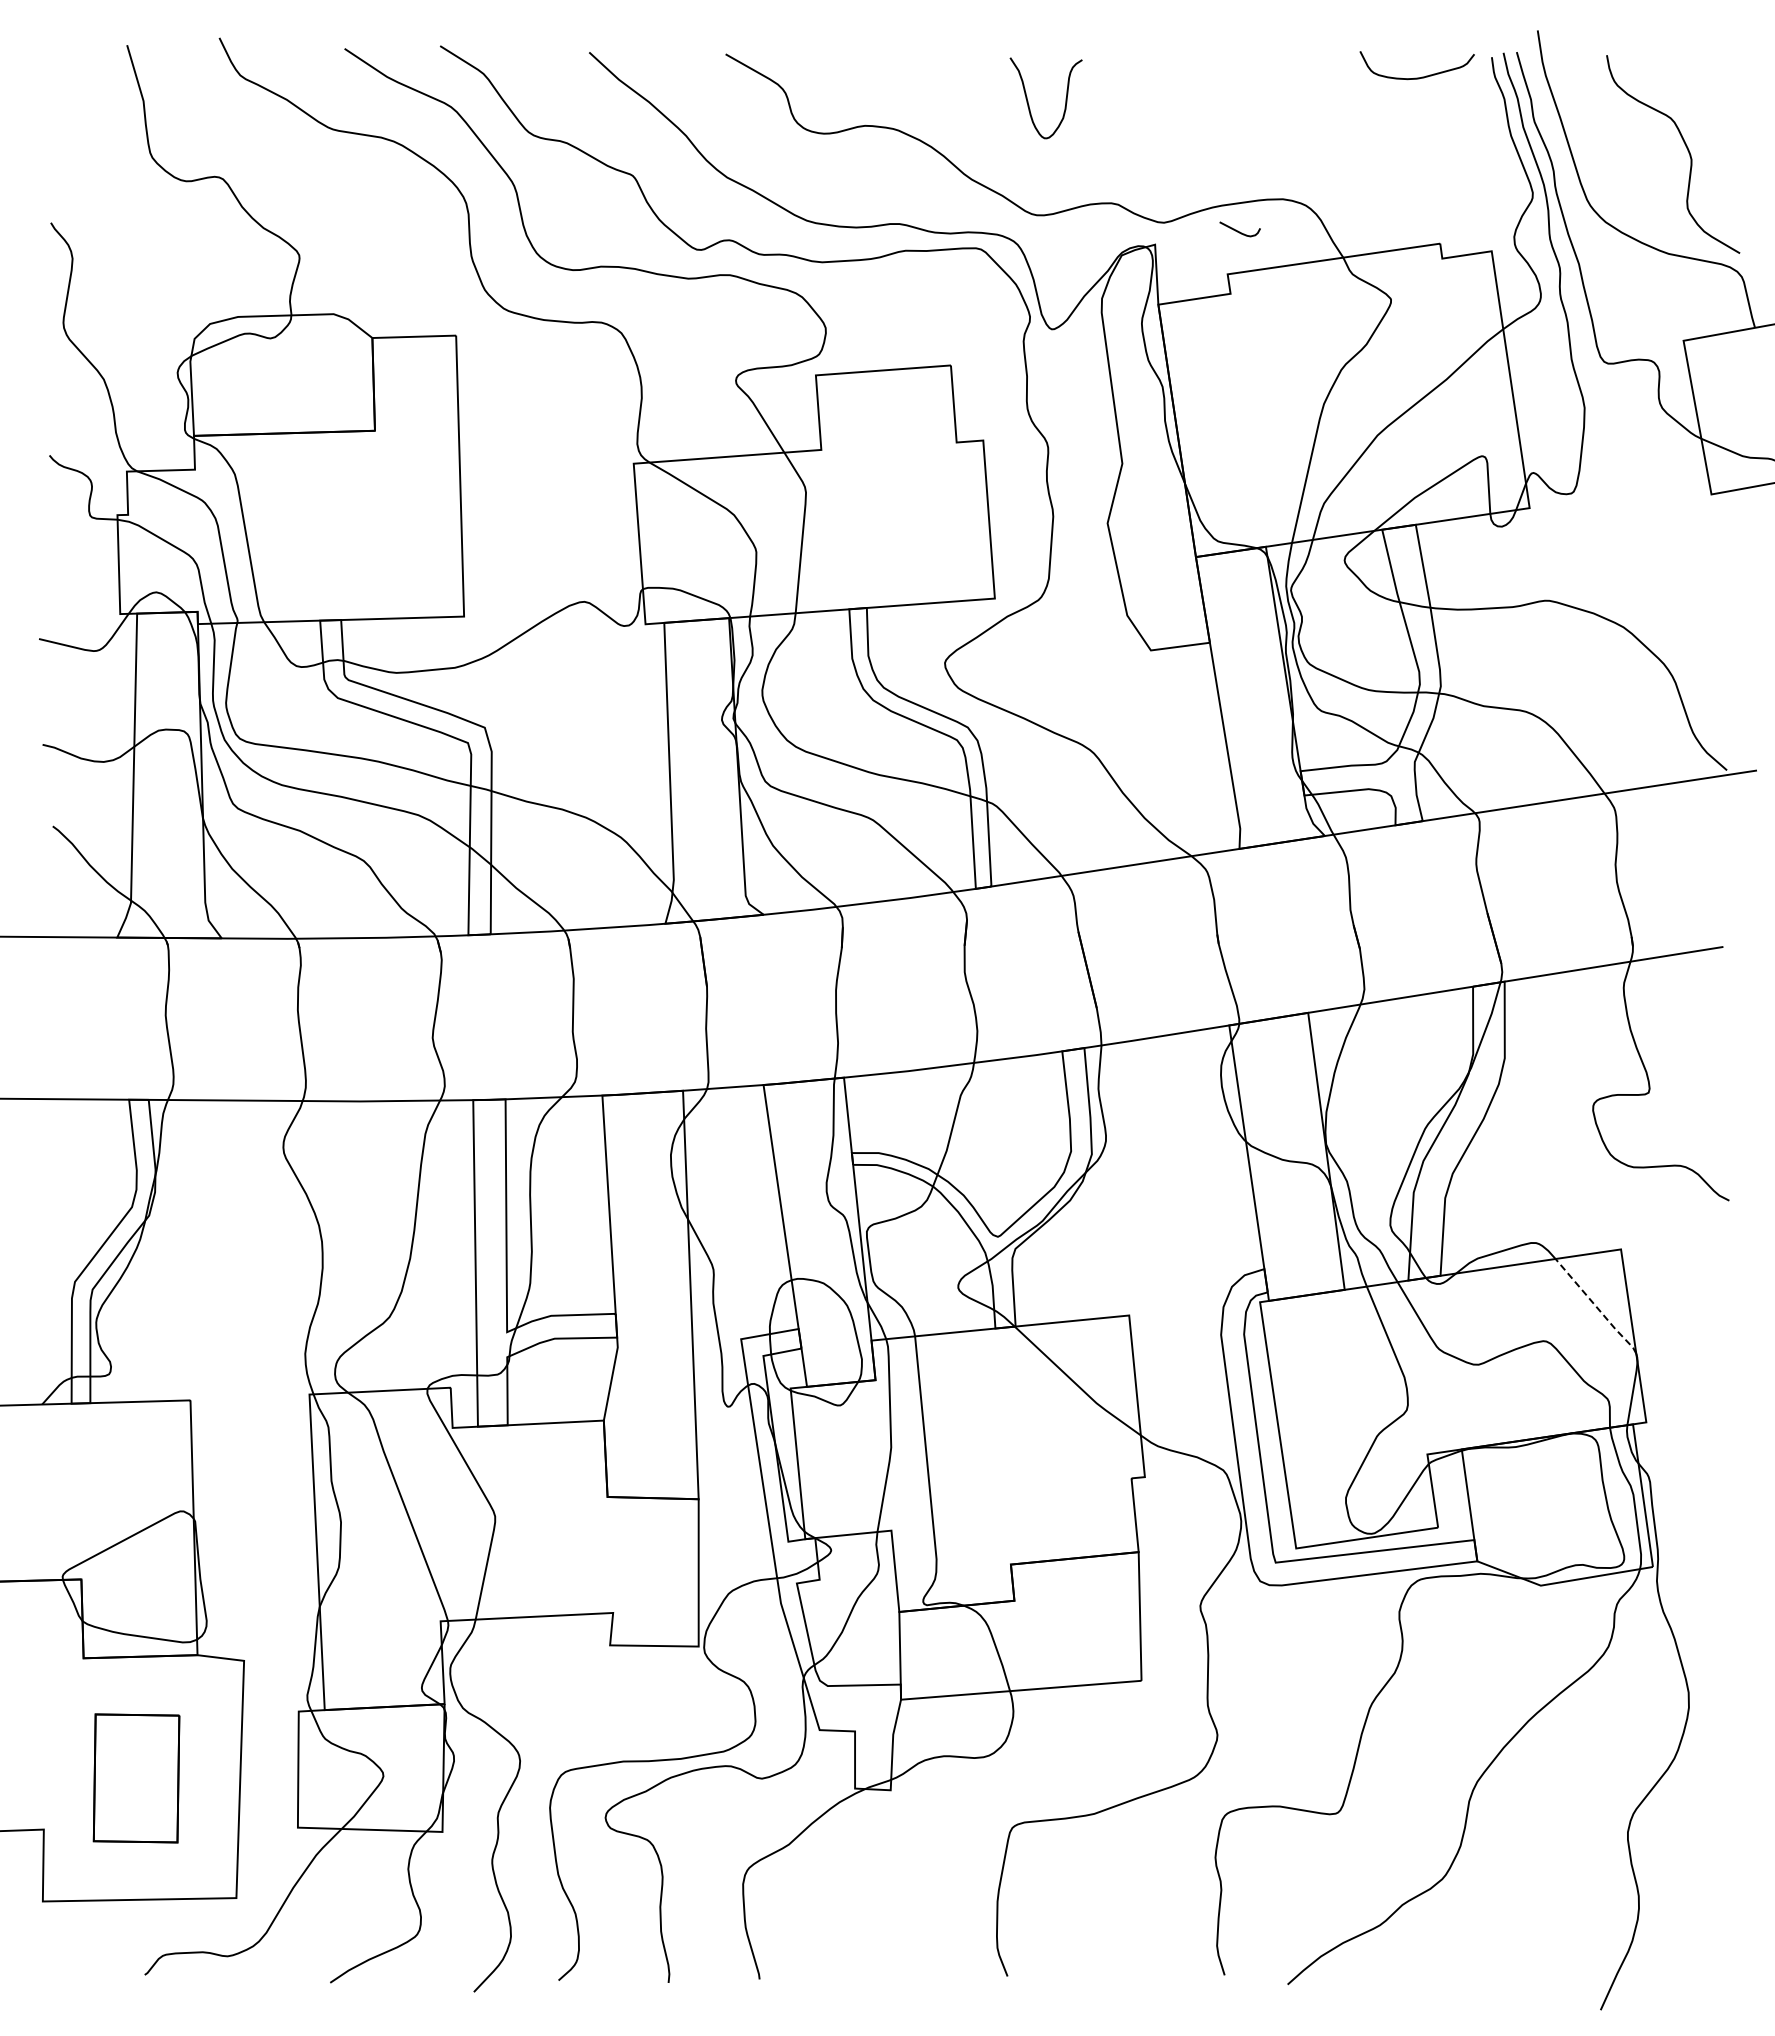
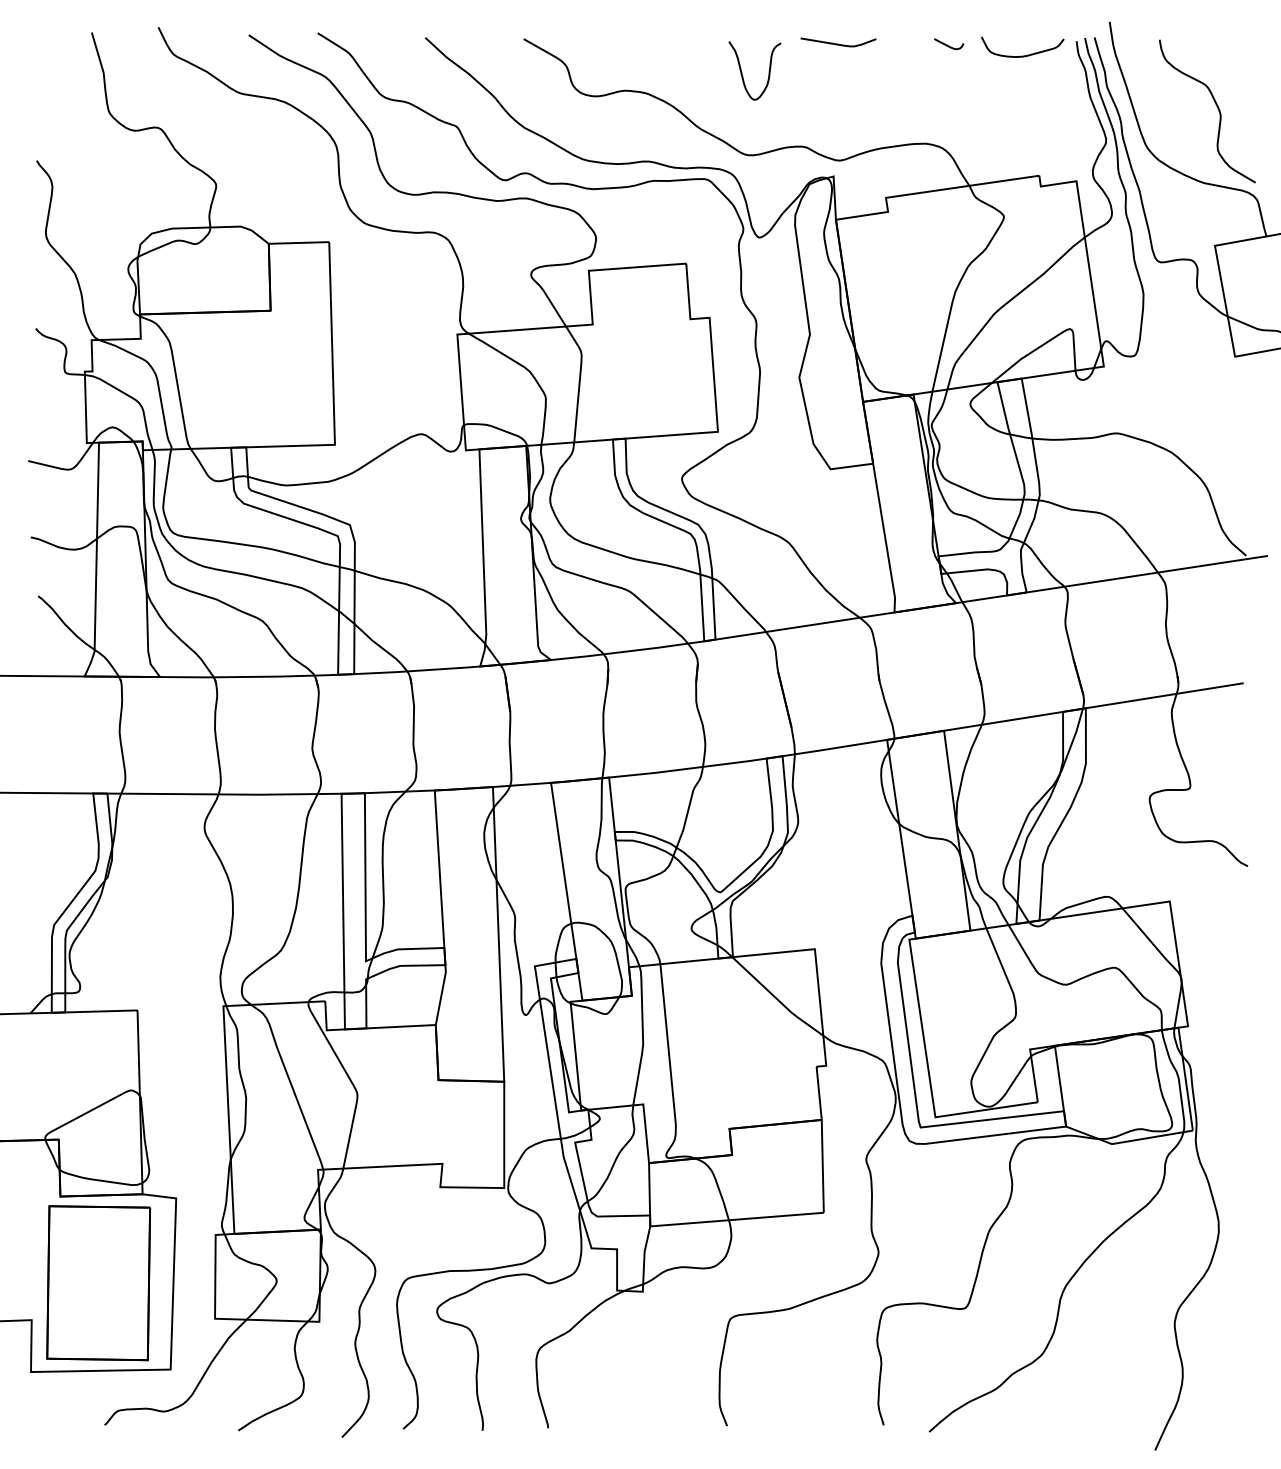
curve: (1159, 60) -> (836, 43), added
curve: (1238, 230) -> (947, 45), moved
line: (1596, 1307) -> (1152, 943), dashed -> solid
part: (136, 1778) -> (98, 1283), size x1.67

